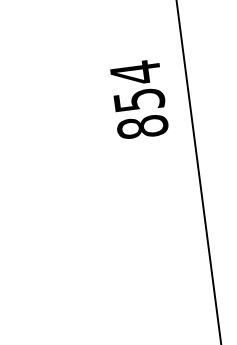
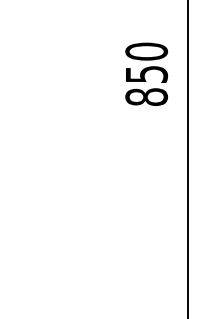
text: (135, 72) -> (146, 51), 854 -> 850

